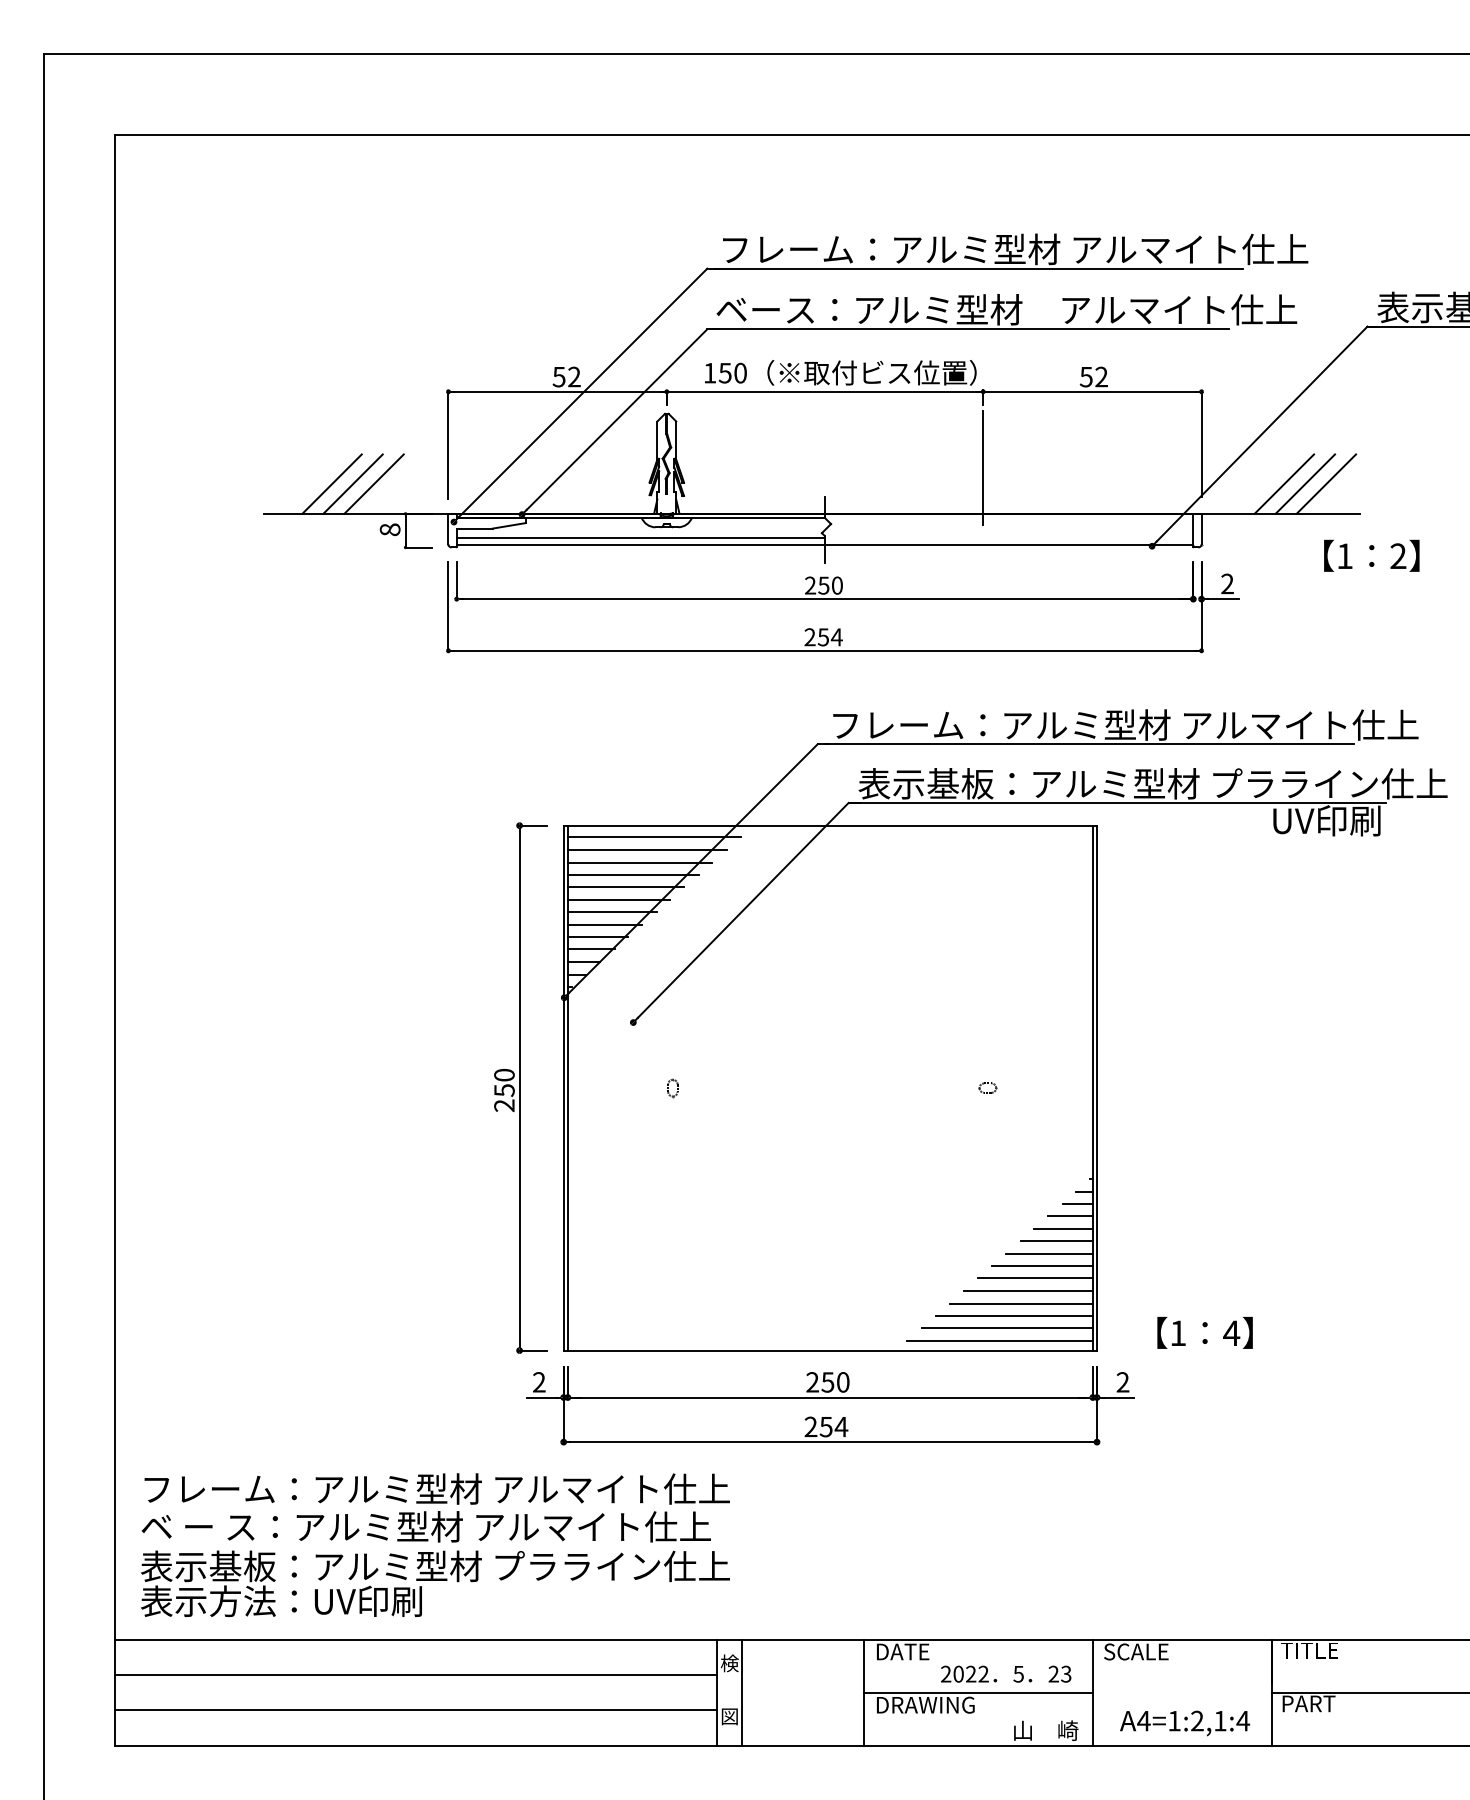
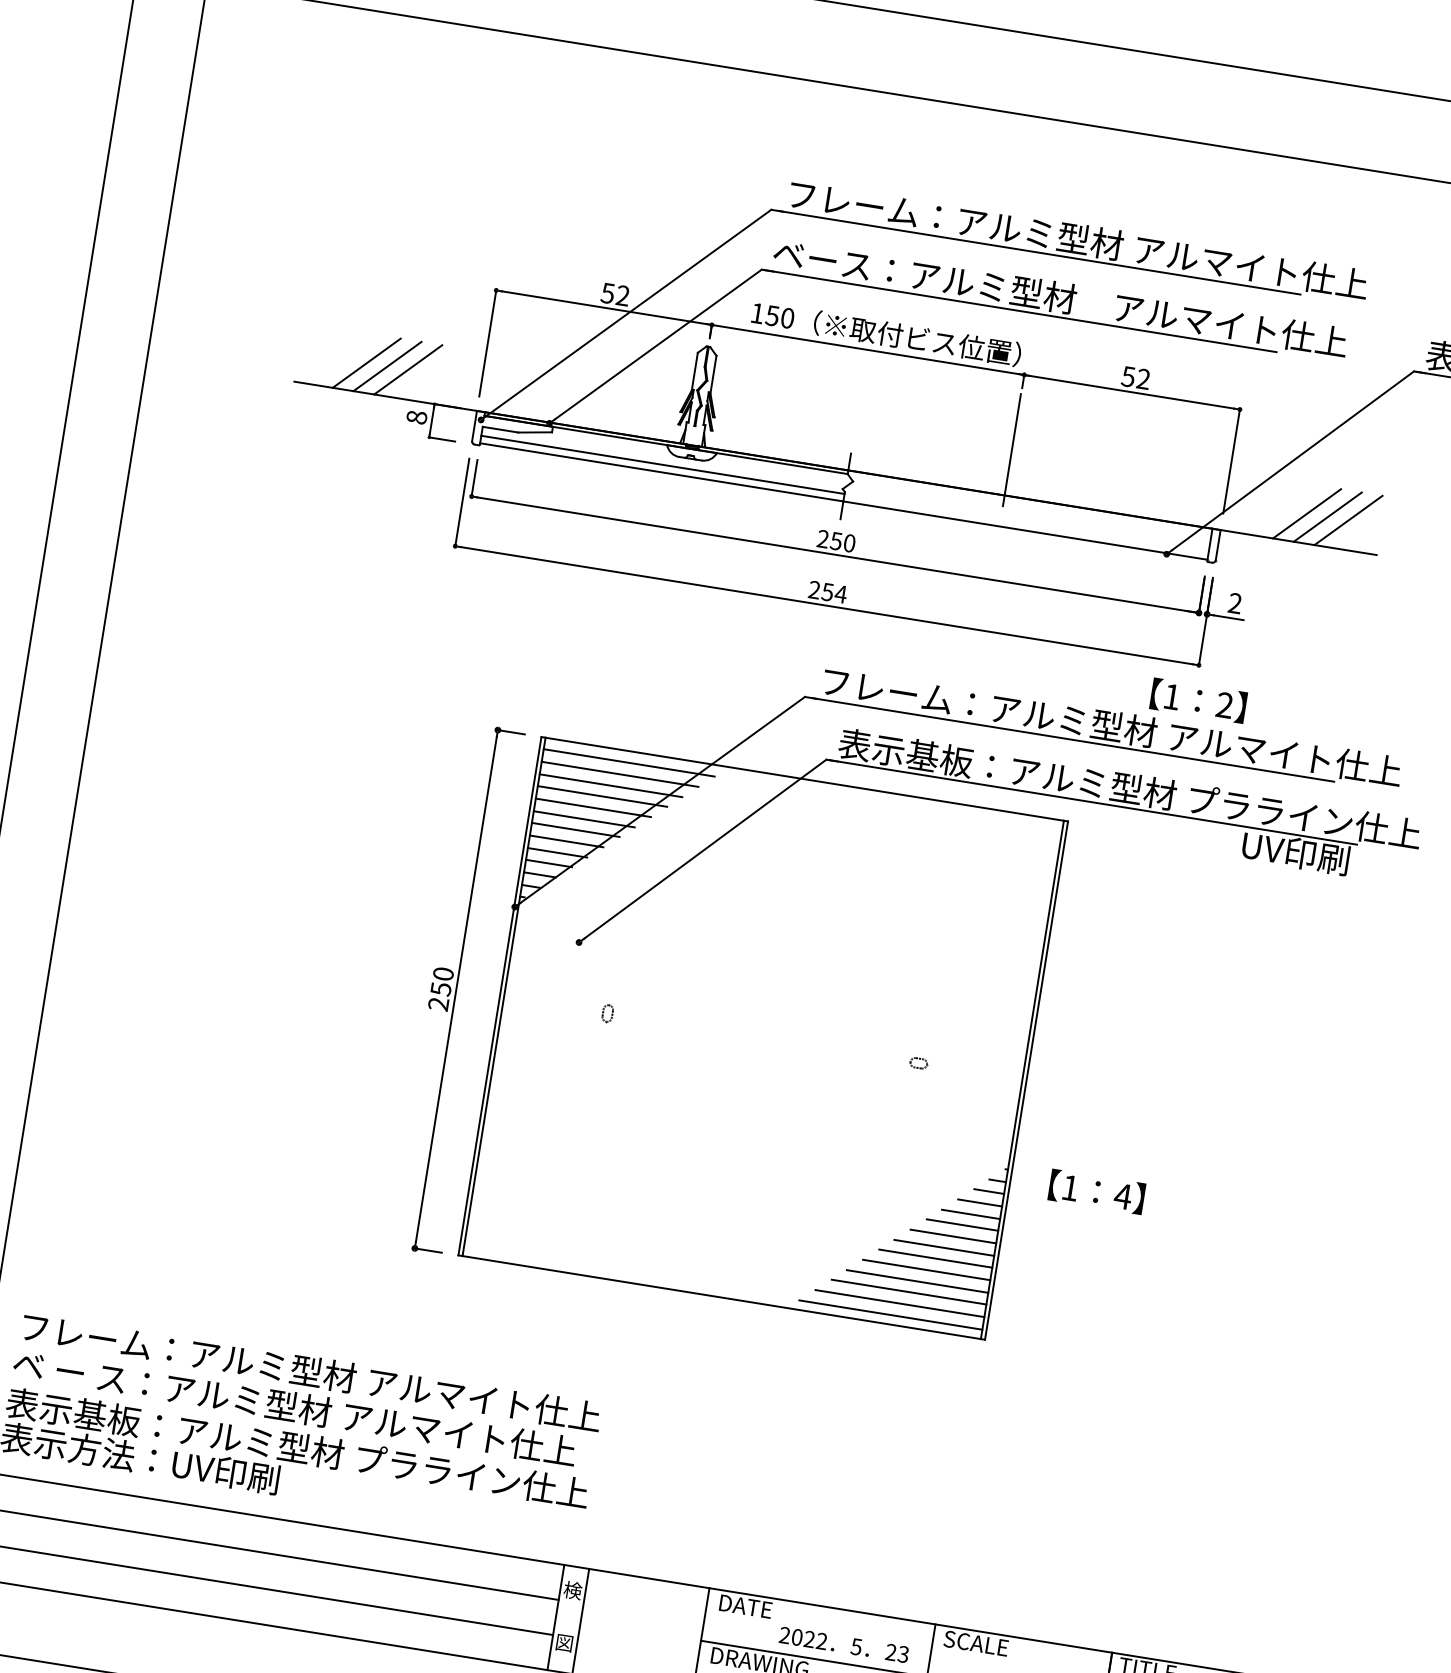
text: (1371, 555) -> (1198, 700), moved
text: (1204, 1332) -> (1096, 1191), moved
part: (830, 1405) -> (713, 1351), removed

